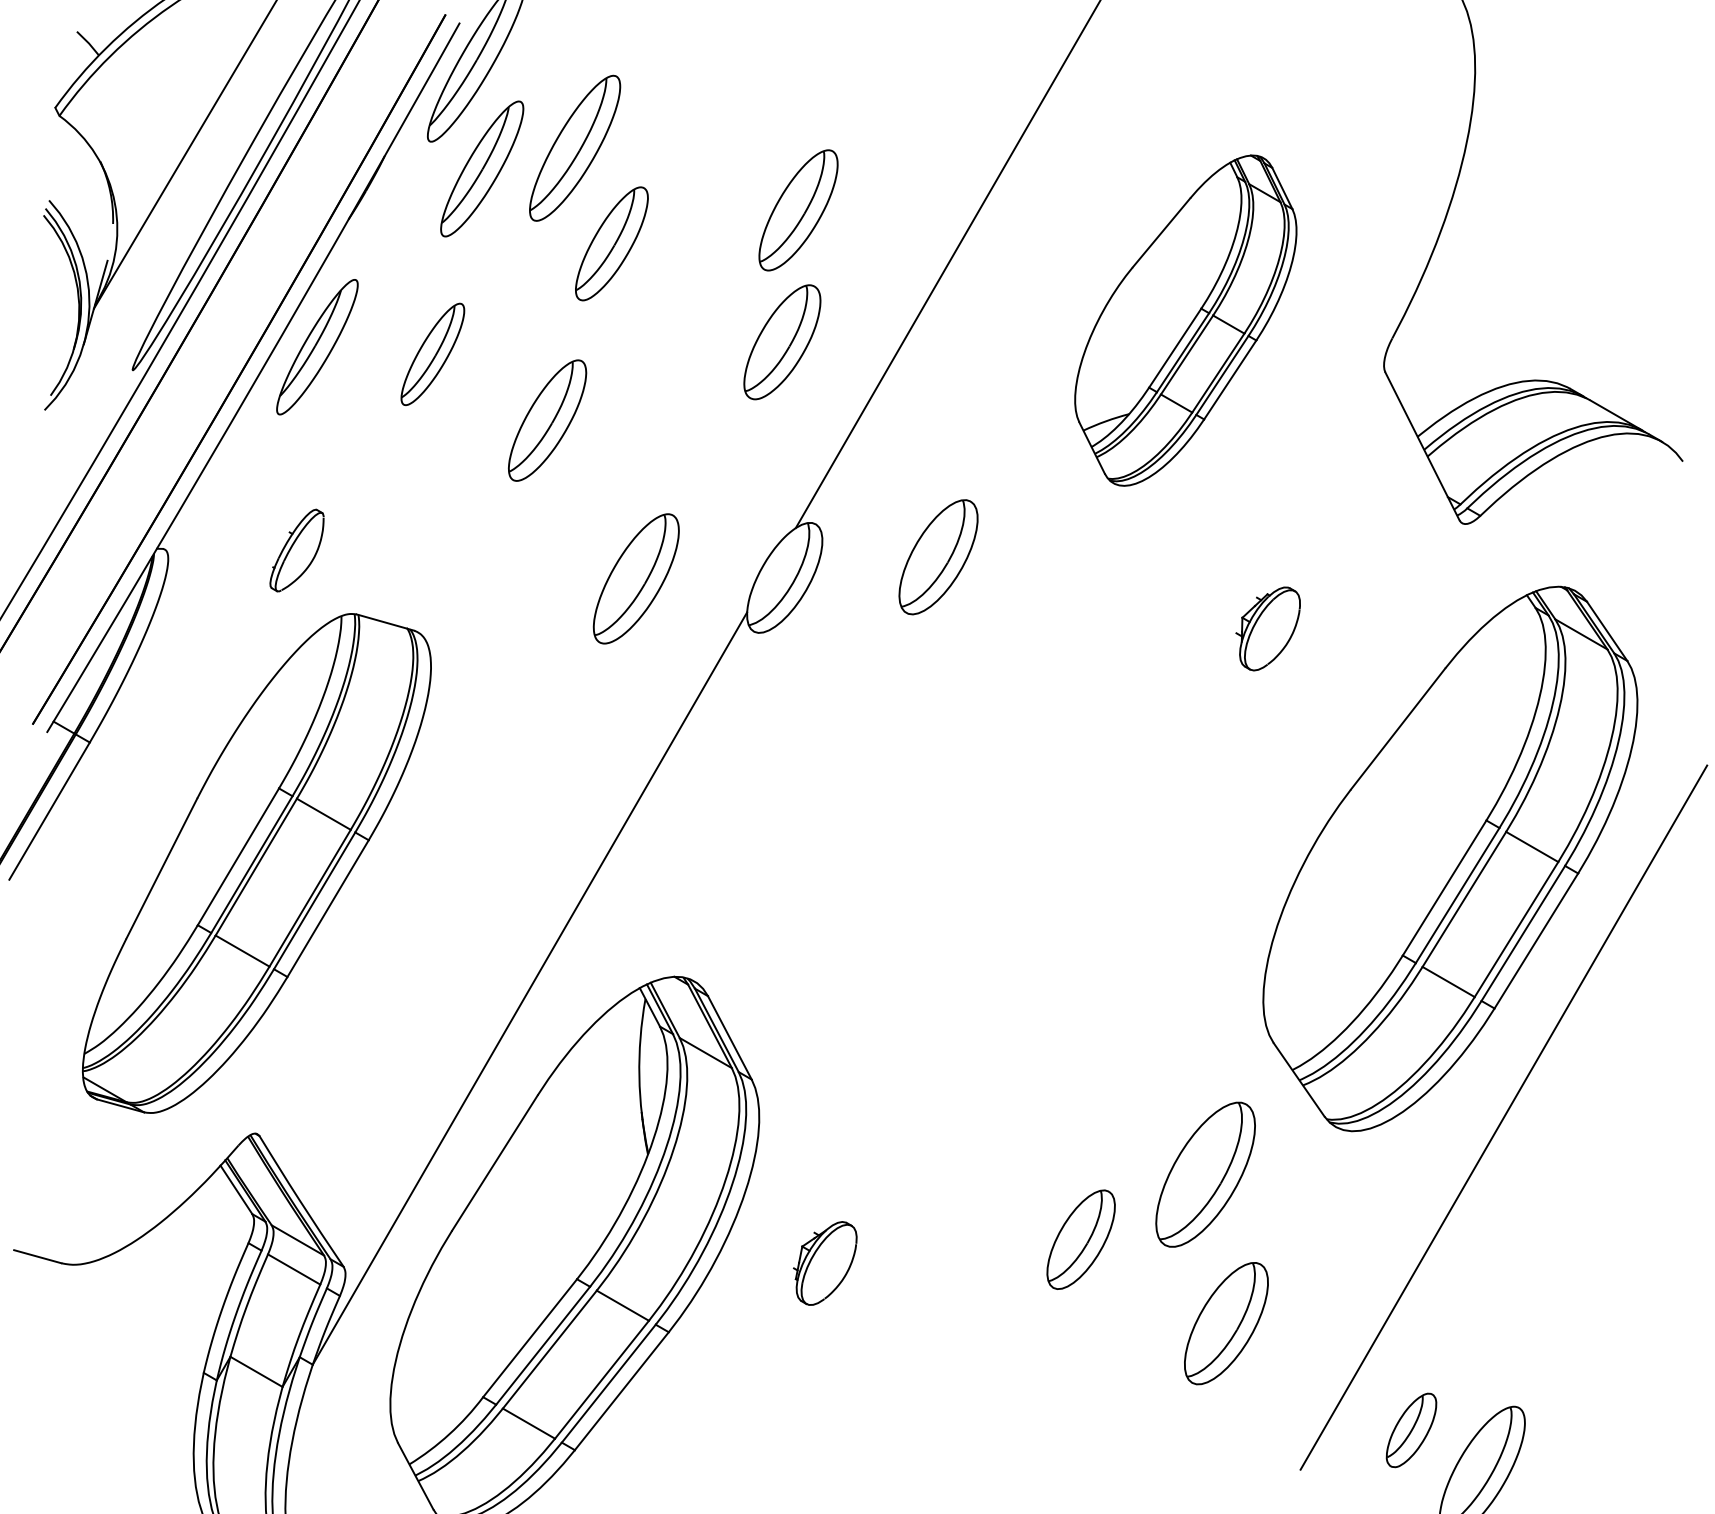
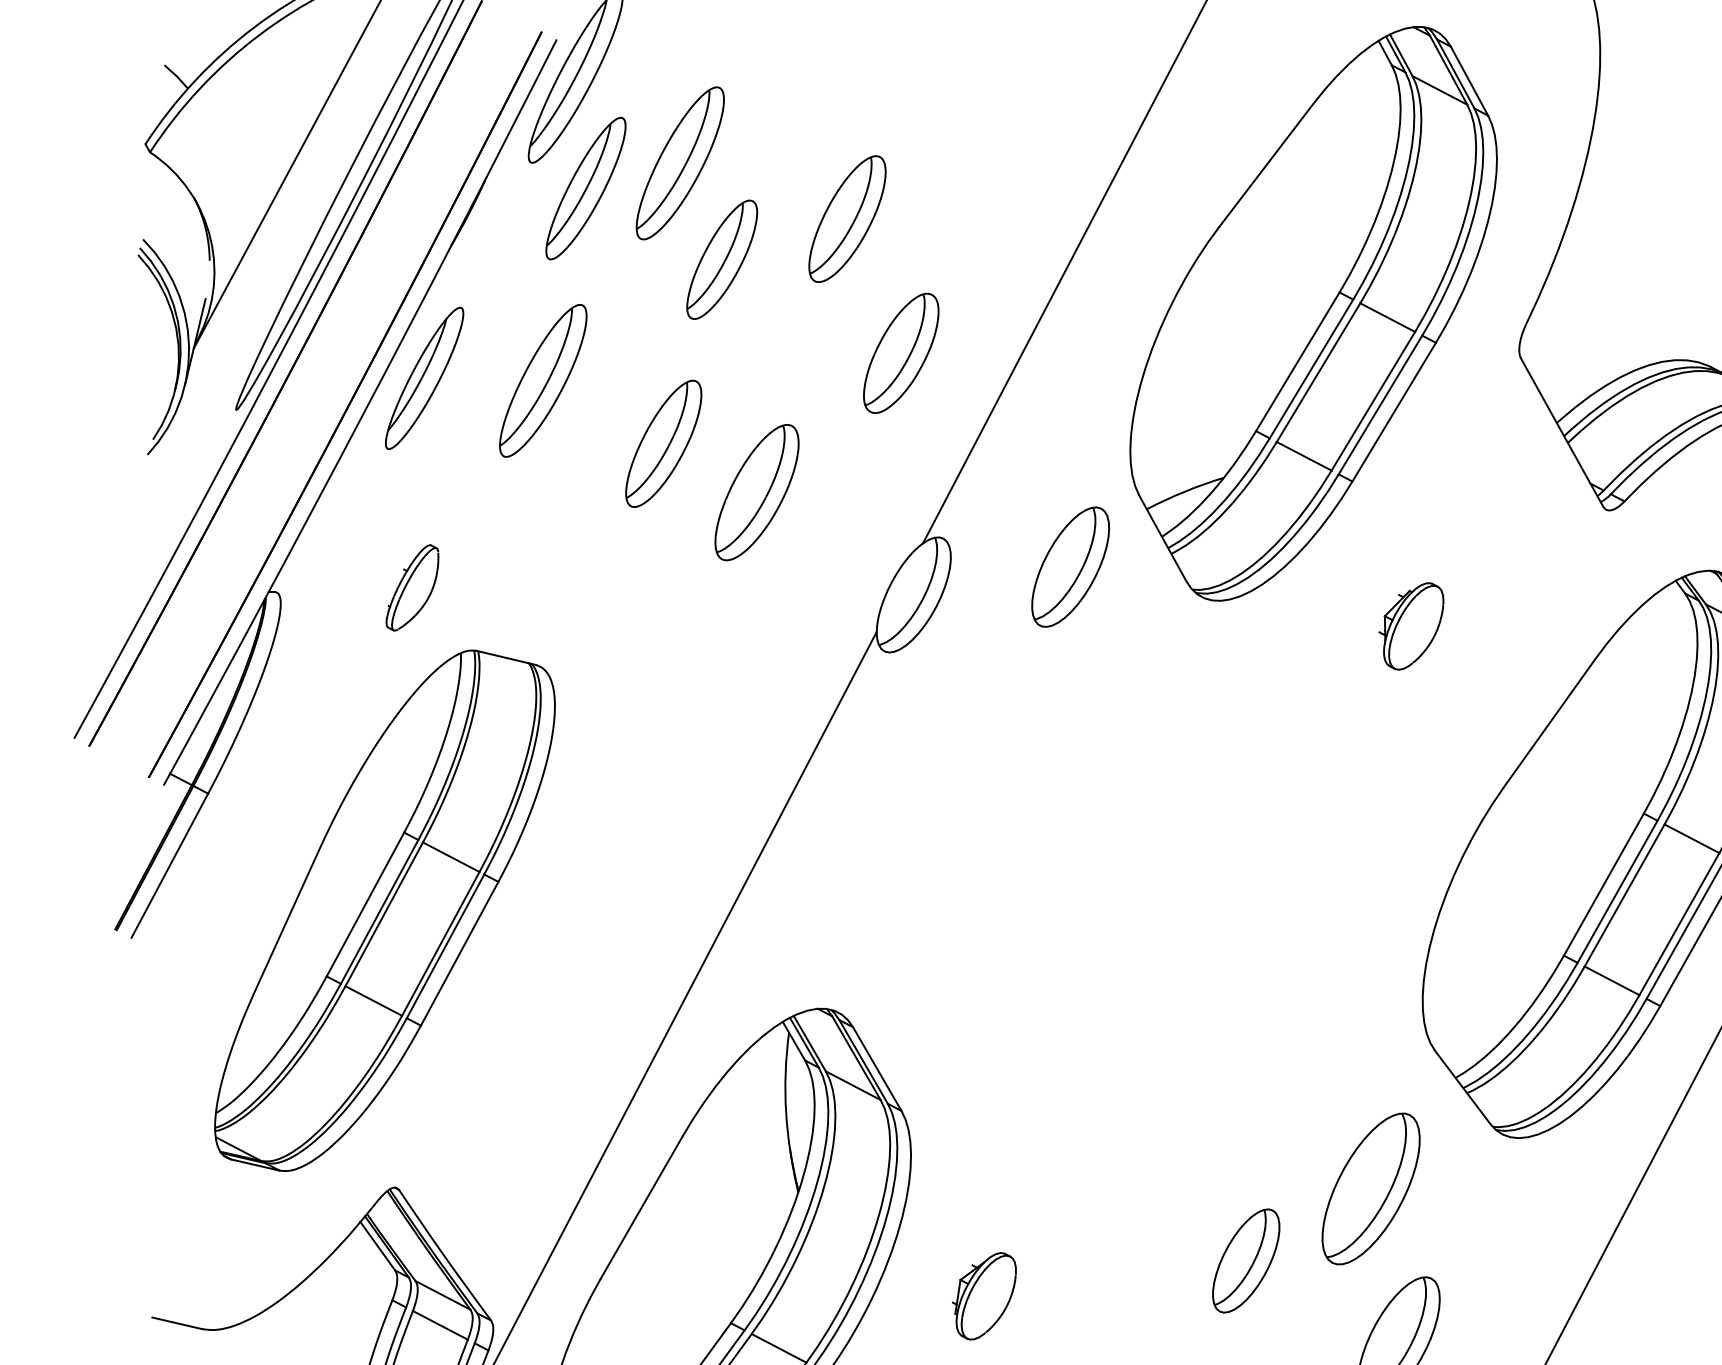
part: (798, 210) -> (847, 219), moved
part: (1185, 320) -> (1313, 313), size x1.67
part: (432, 354) -> (542, 380), size x1.43
part: (635, 578) -> (756, 492), moved

